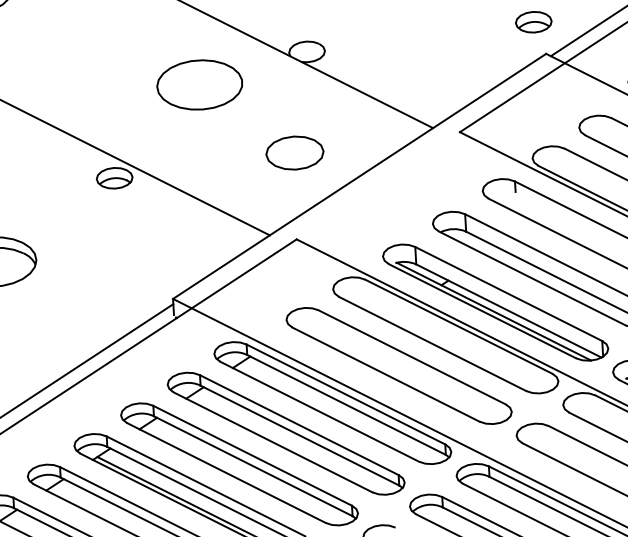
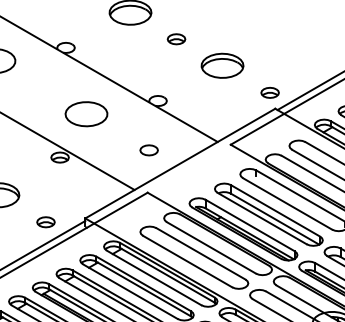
part: (199, 85) -> (86, 114), moved
part: (293, 153) -> (148, 150), size x0.62
part: (92, 311) -> (45, 222), added

